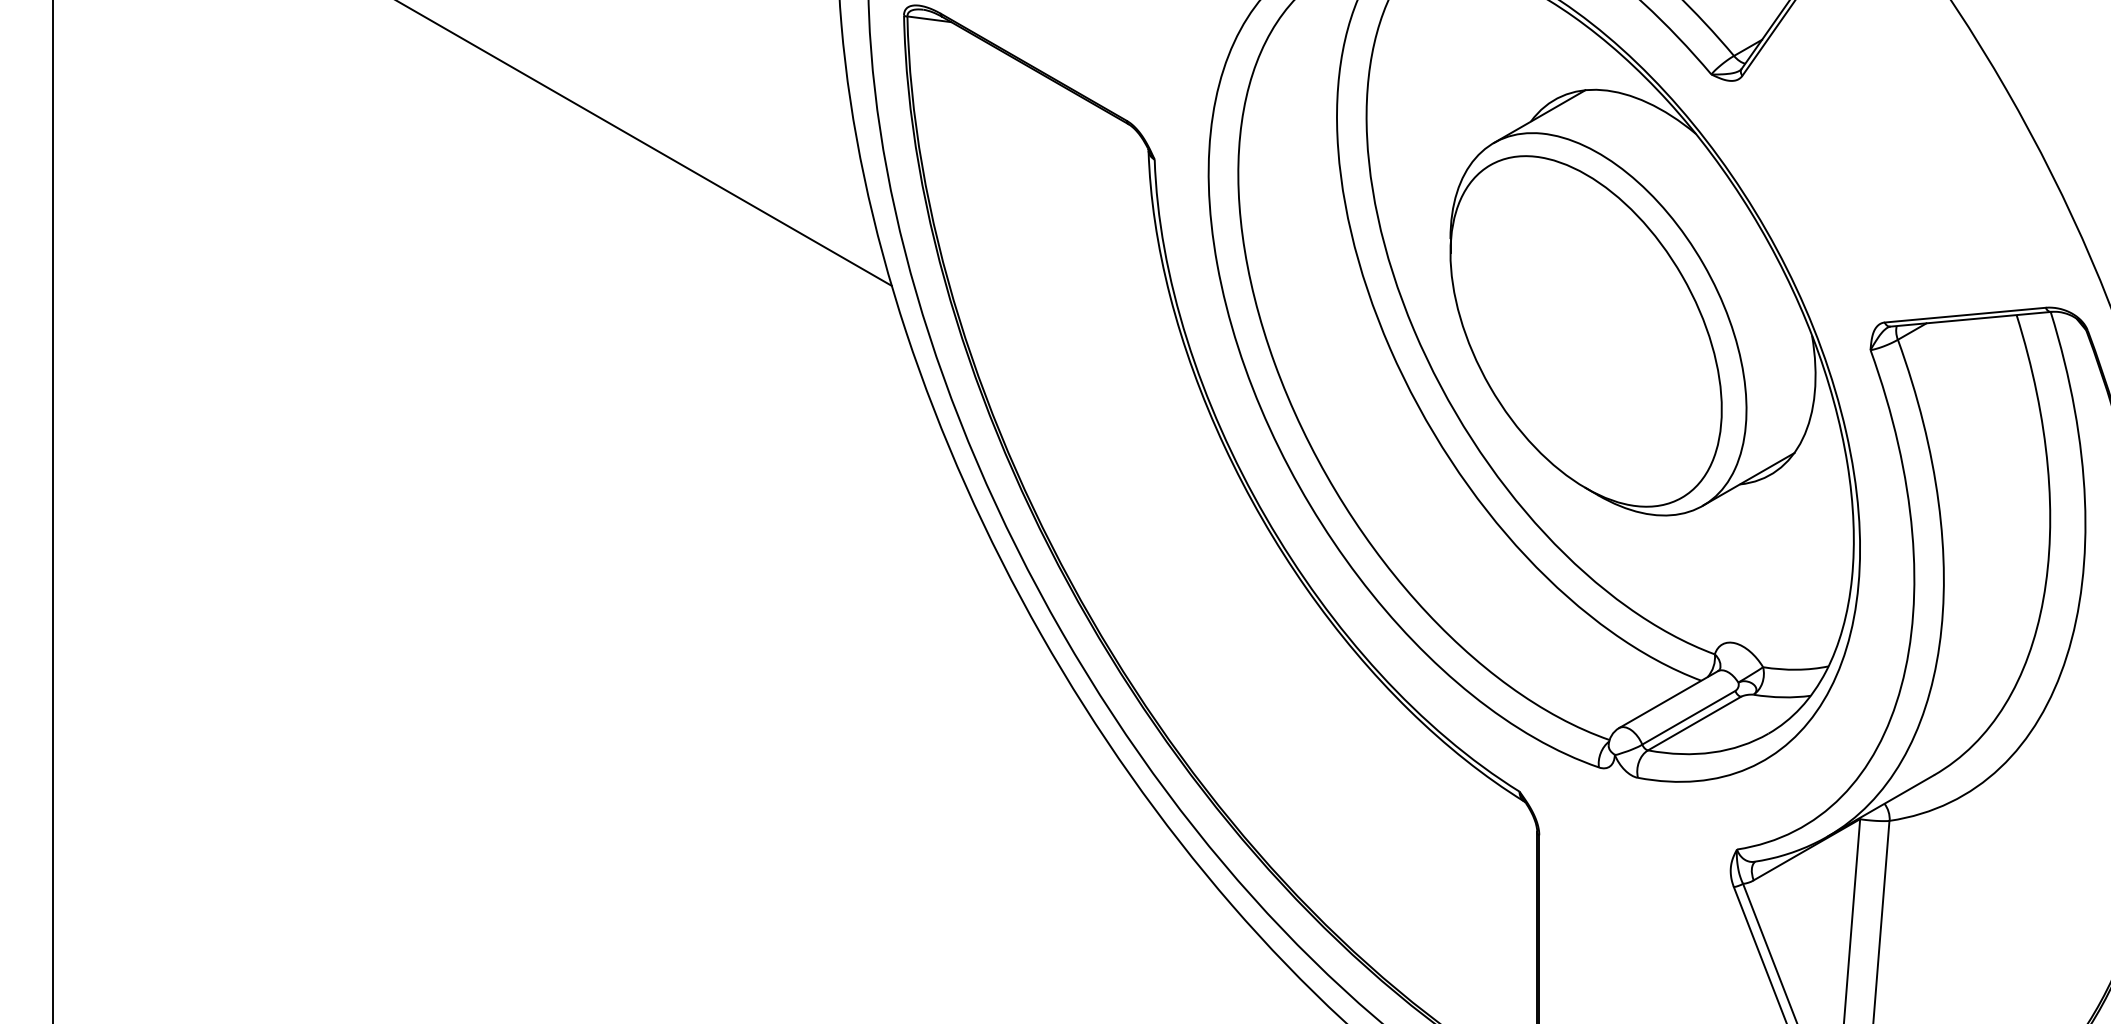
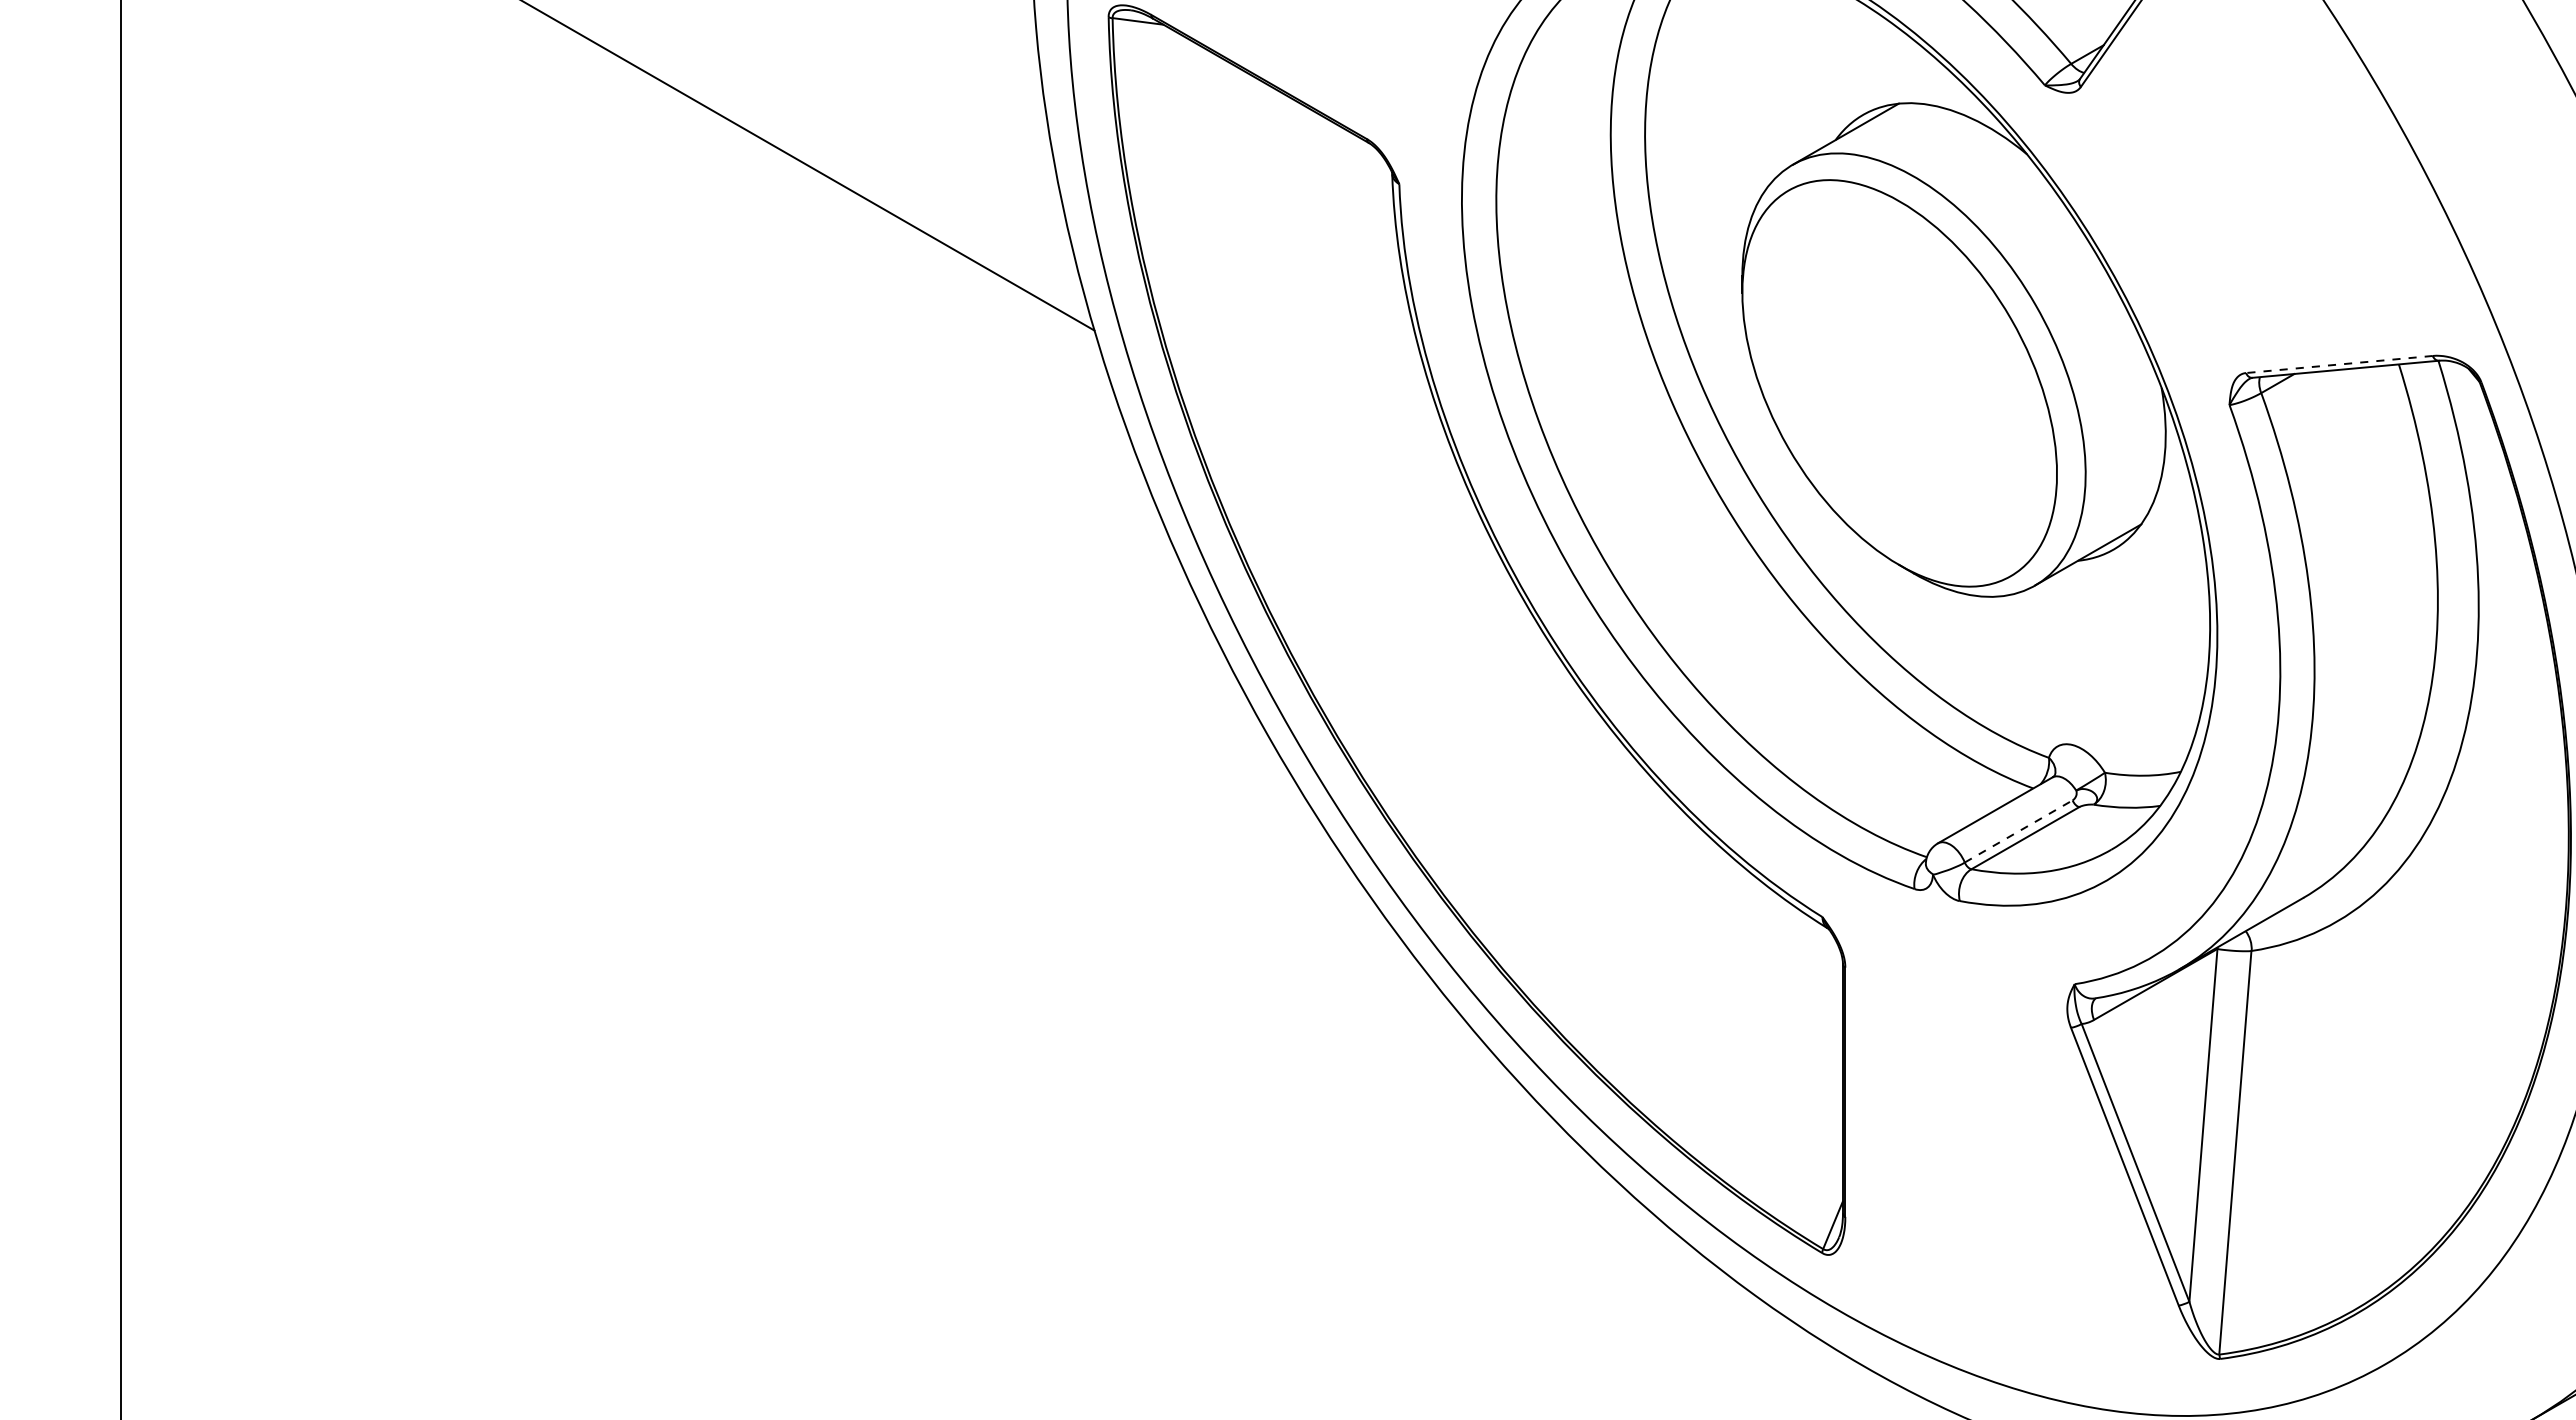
line: (1965, 315) -> (2339, 364), solid -> dashed
line: (1689, 717) -> (2019, 831), solid -> dashed

